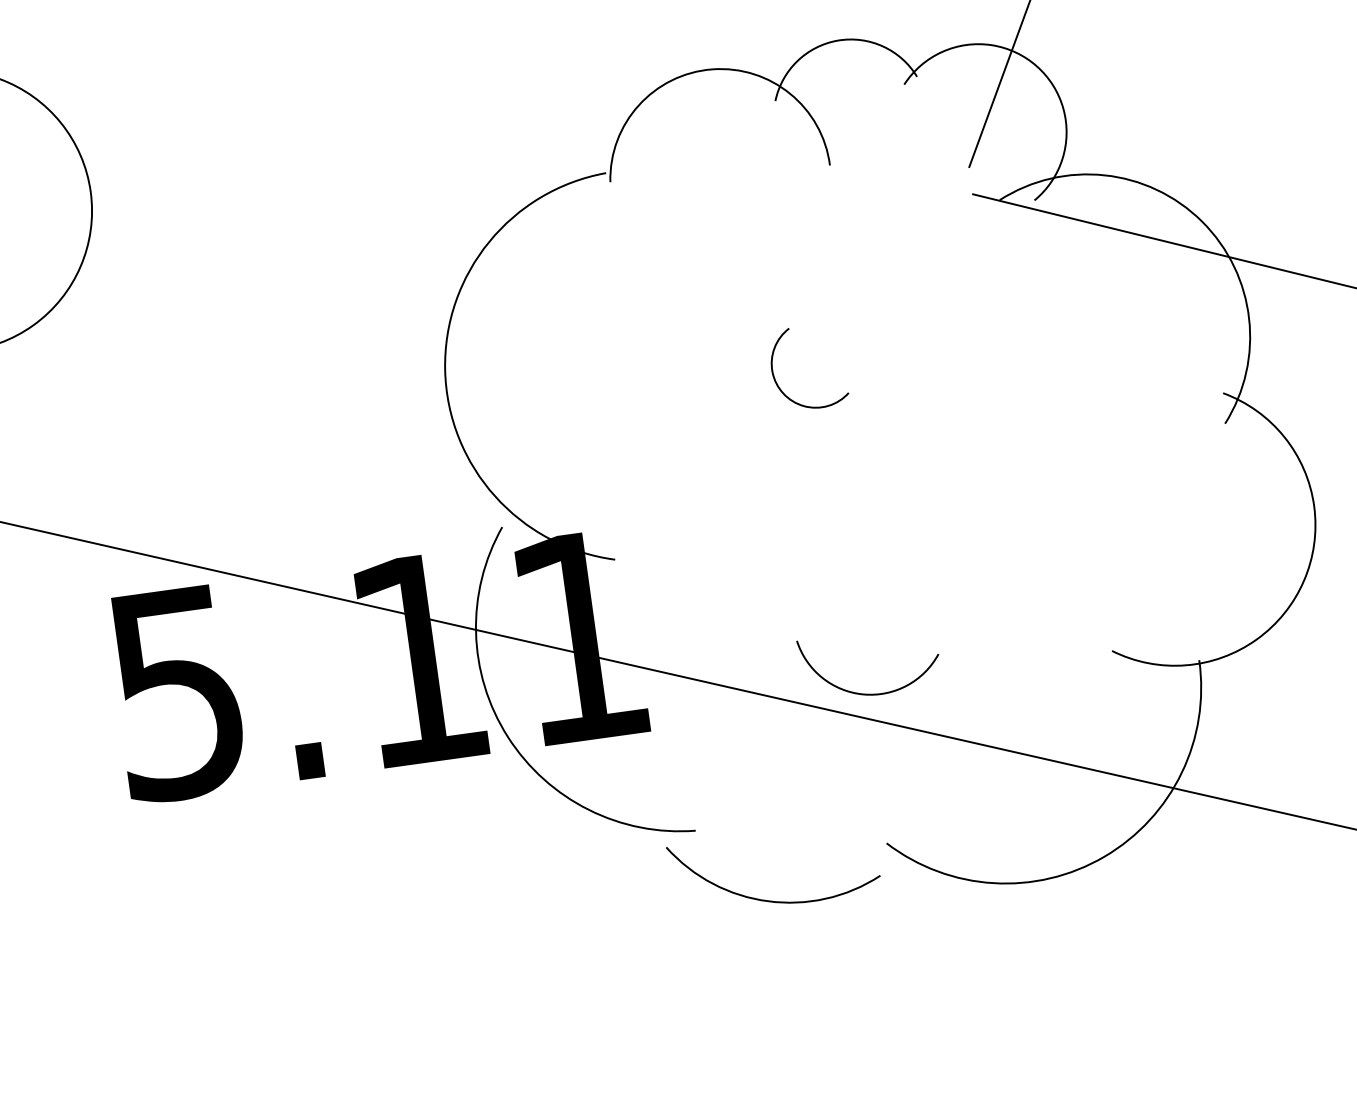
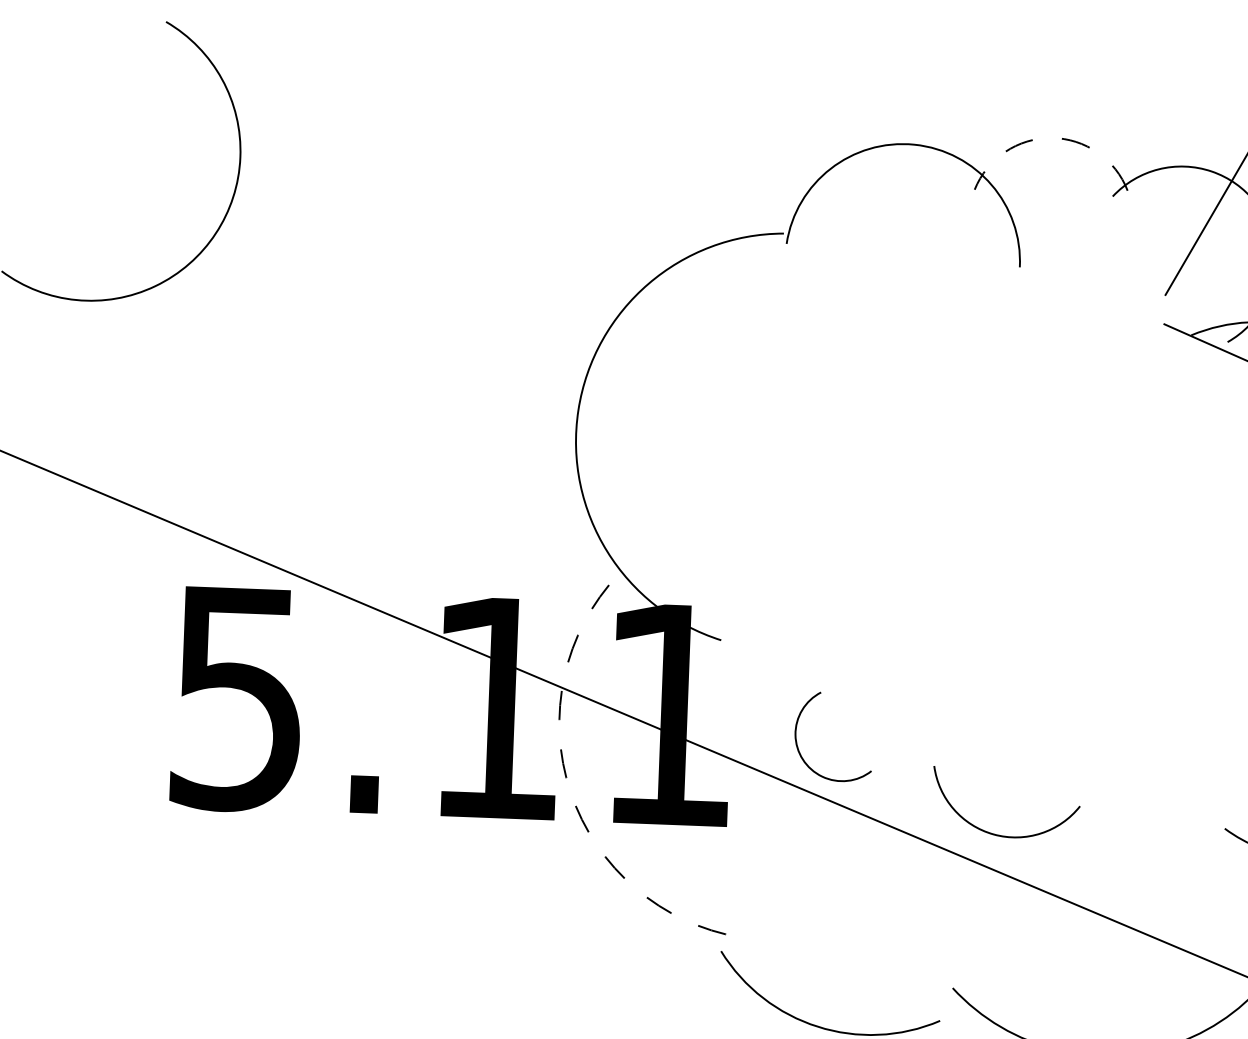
arc: (837, 40) -> (1051, 137), solid -> dashed
arc: (779, 386) -> (800, 751), moved
arc: (867, 693) -> (998, 834), moved
arc: (507, 736) -> (575, 805), solid -> dashed

